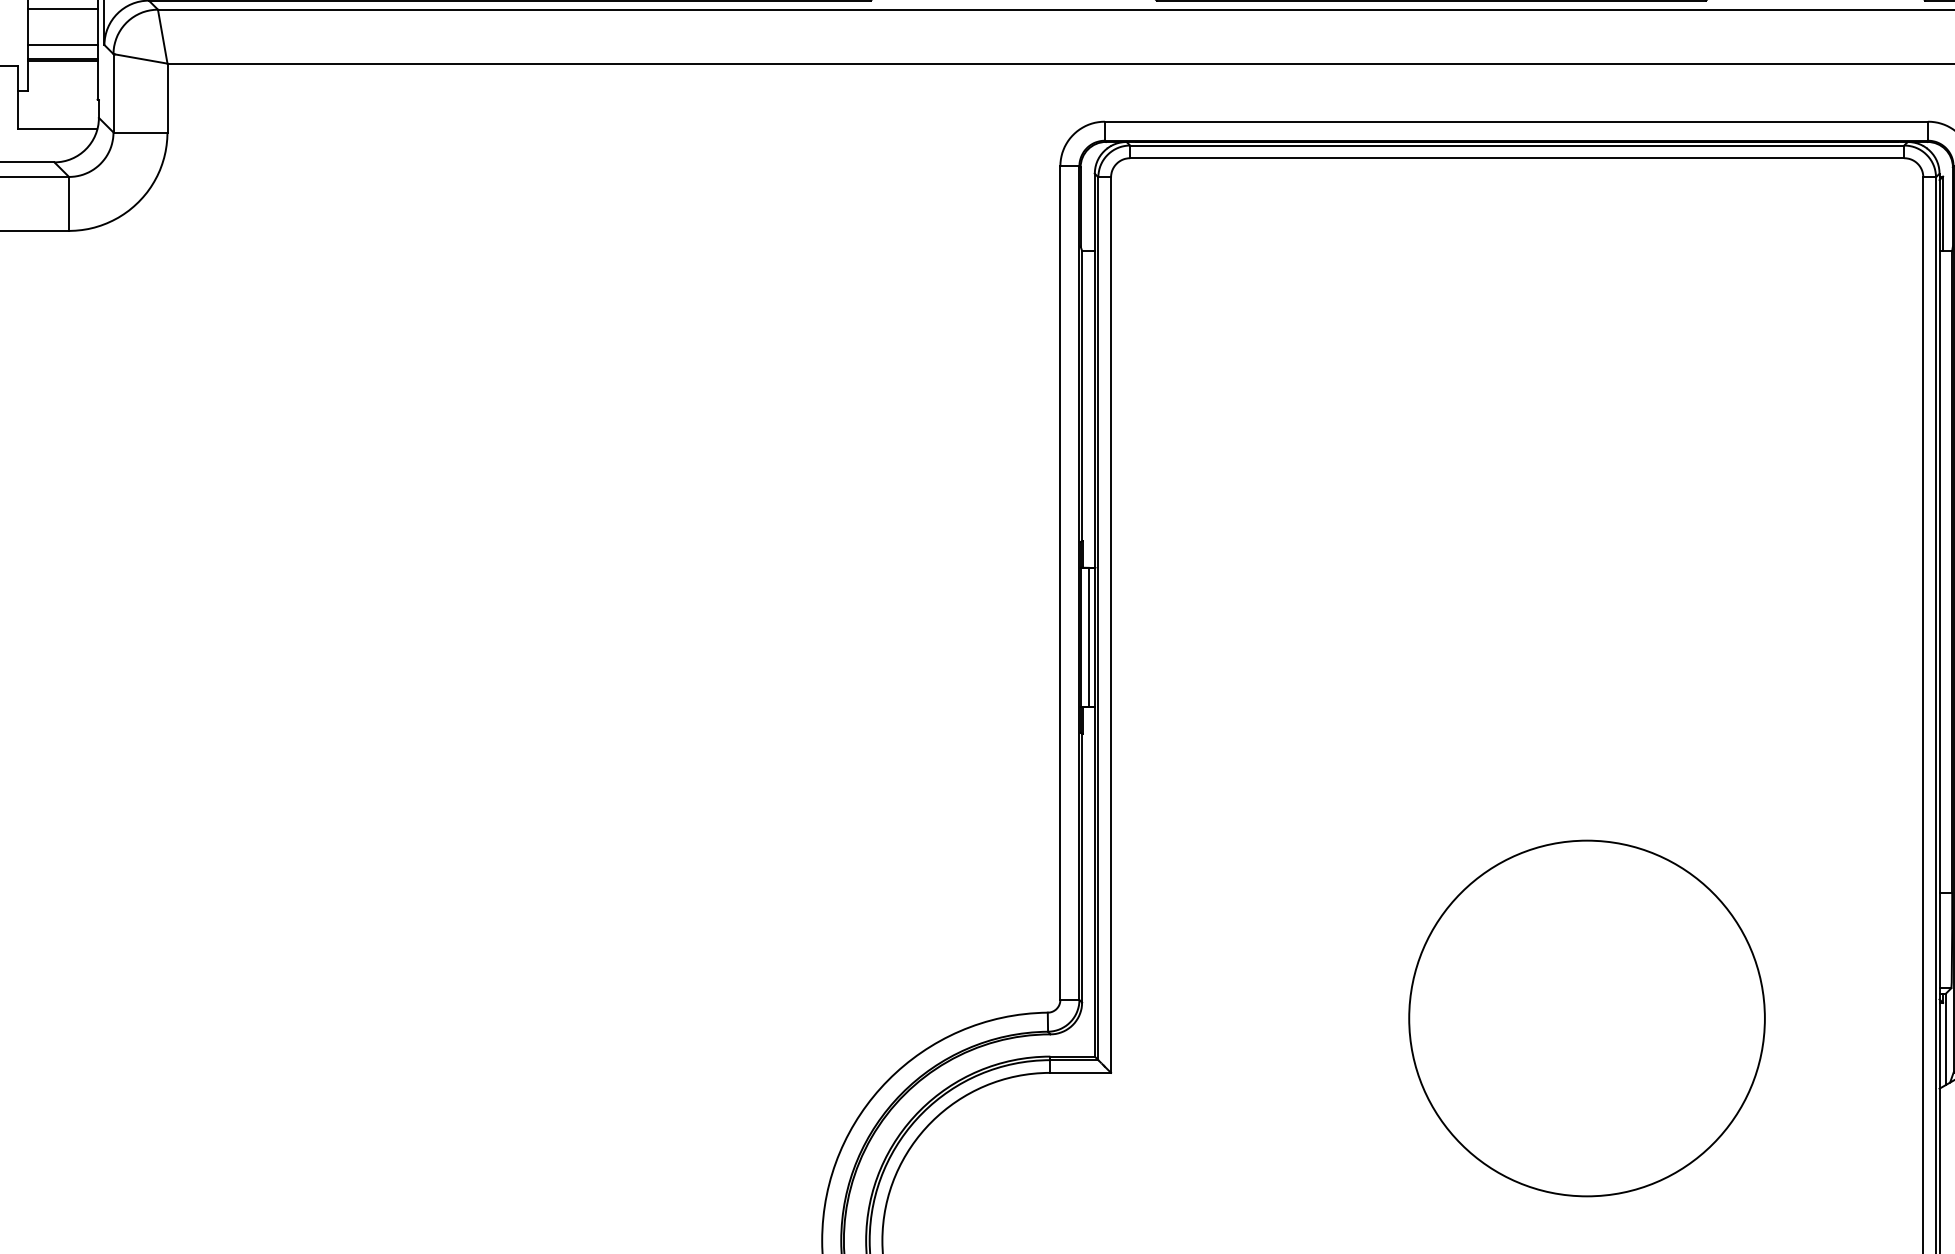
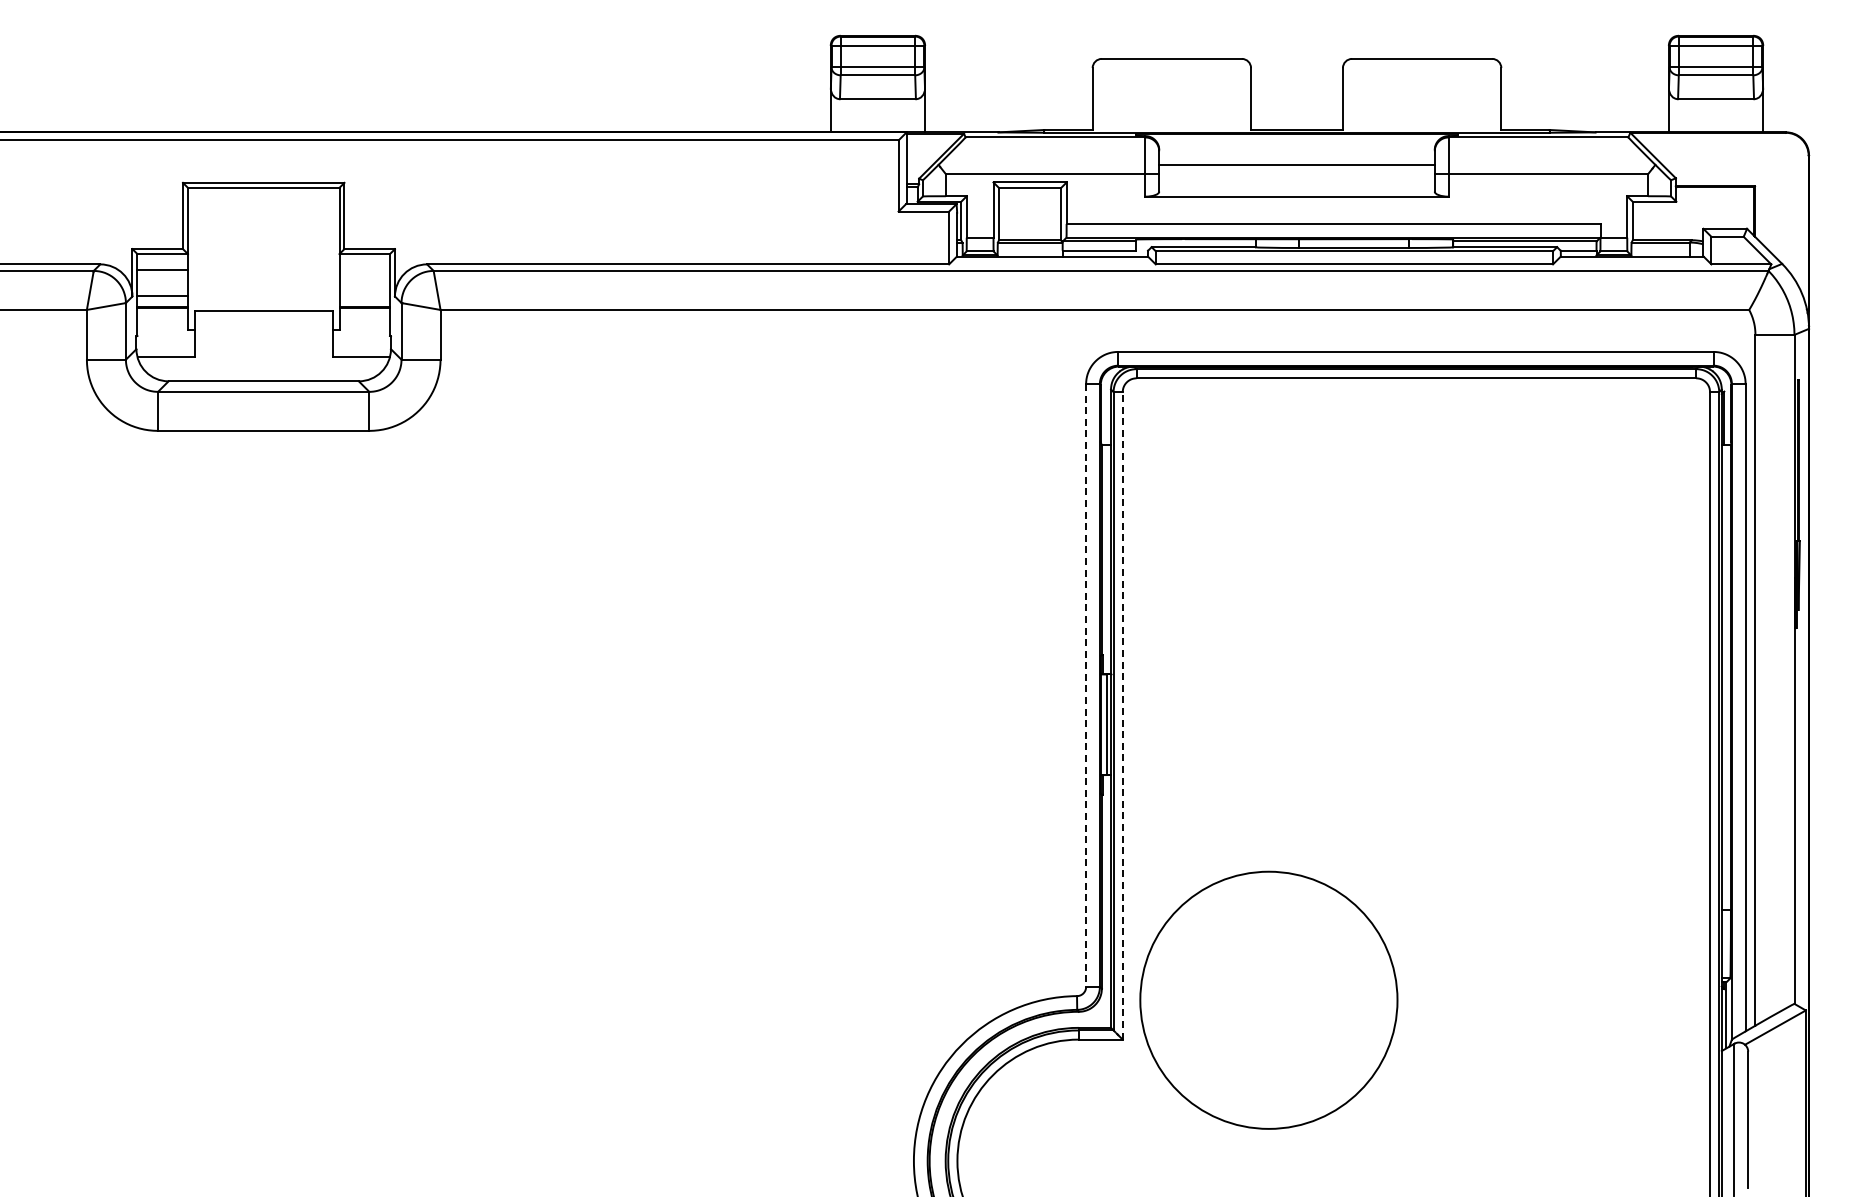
line: (62, 9) -> (364, 270), removed
line: (62, 45) -> (364, 296), removed
line: (1060, 584) -> (1086, 686), solid -> dashed
line: (1110, 624) -> (1122, 715), solid -> dashed
circle: (1586, 1017) -> (1268, 999), moved

